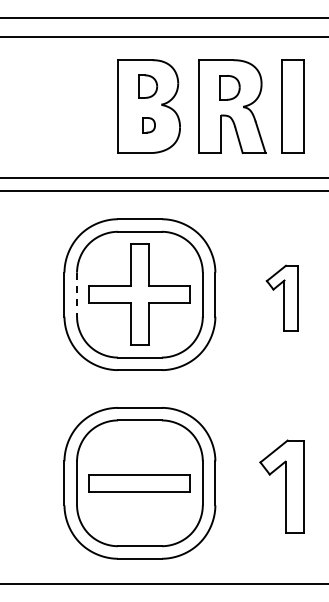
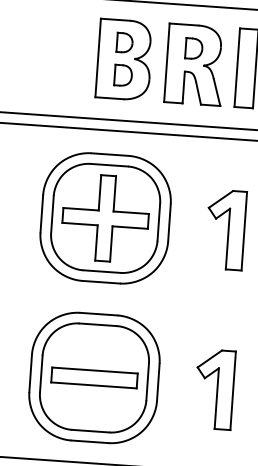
part: (148, 125) -> (122, 75), size x1.67
line: (77, 295) -> (52, 215), dashed -> solid
part: (281, 297) -> (225, 229), size x1.43

